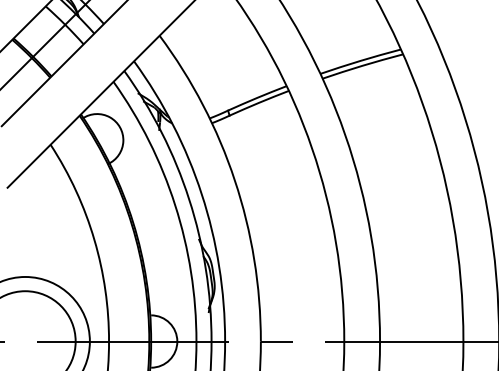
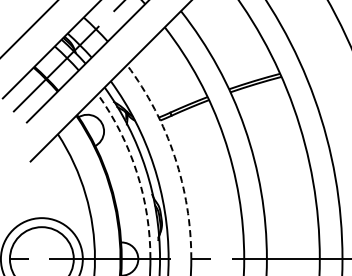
arc: (234, 179) -> (174, 156), solid -> dashed
arc: (174, 205) -> (136, 172), solid -> dashed

